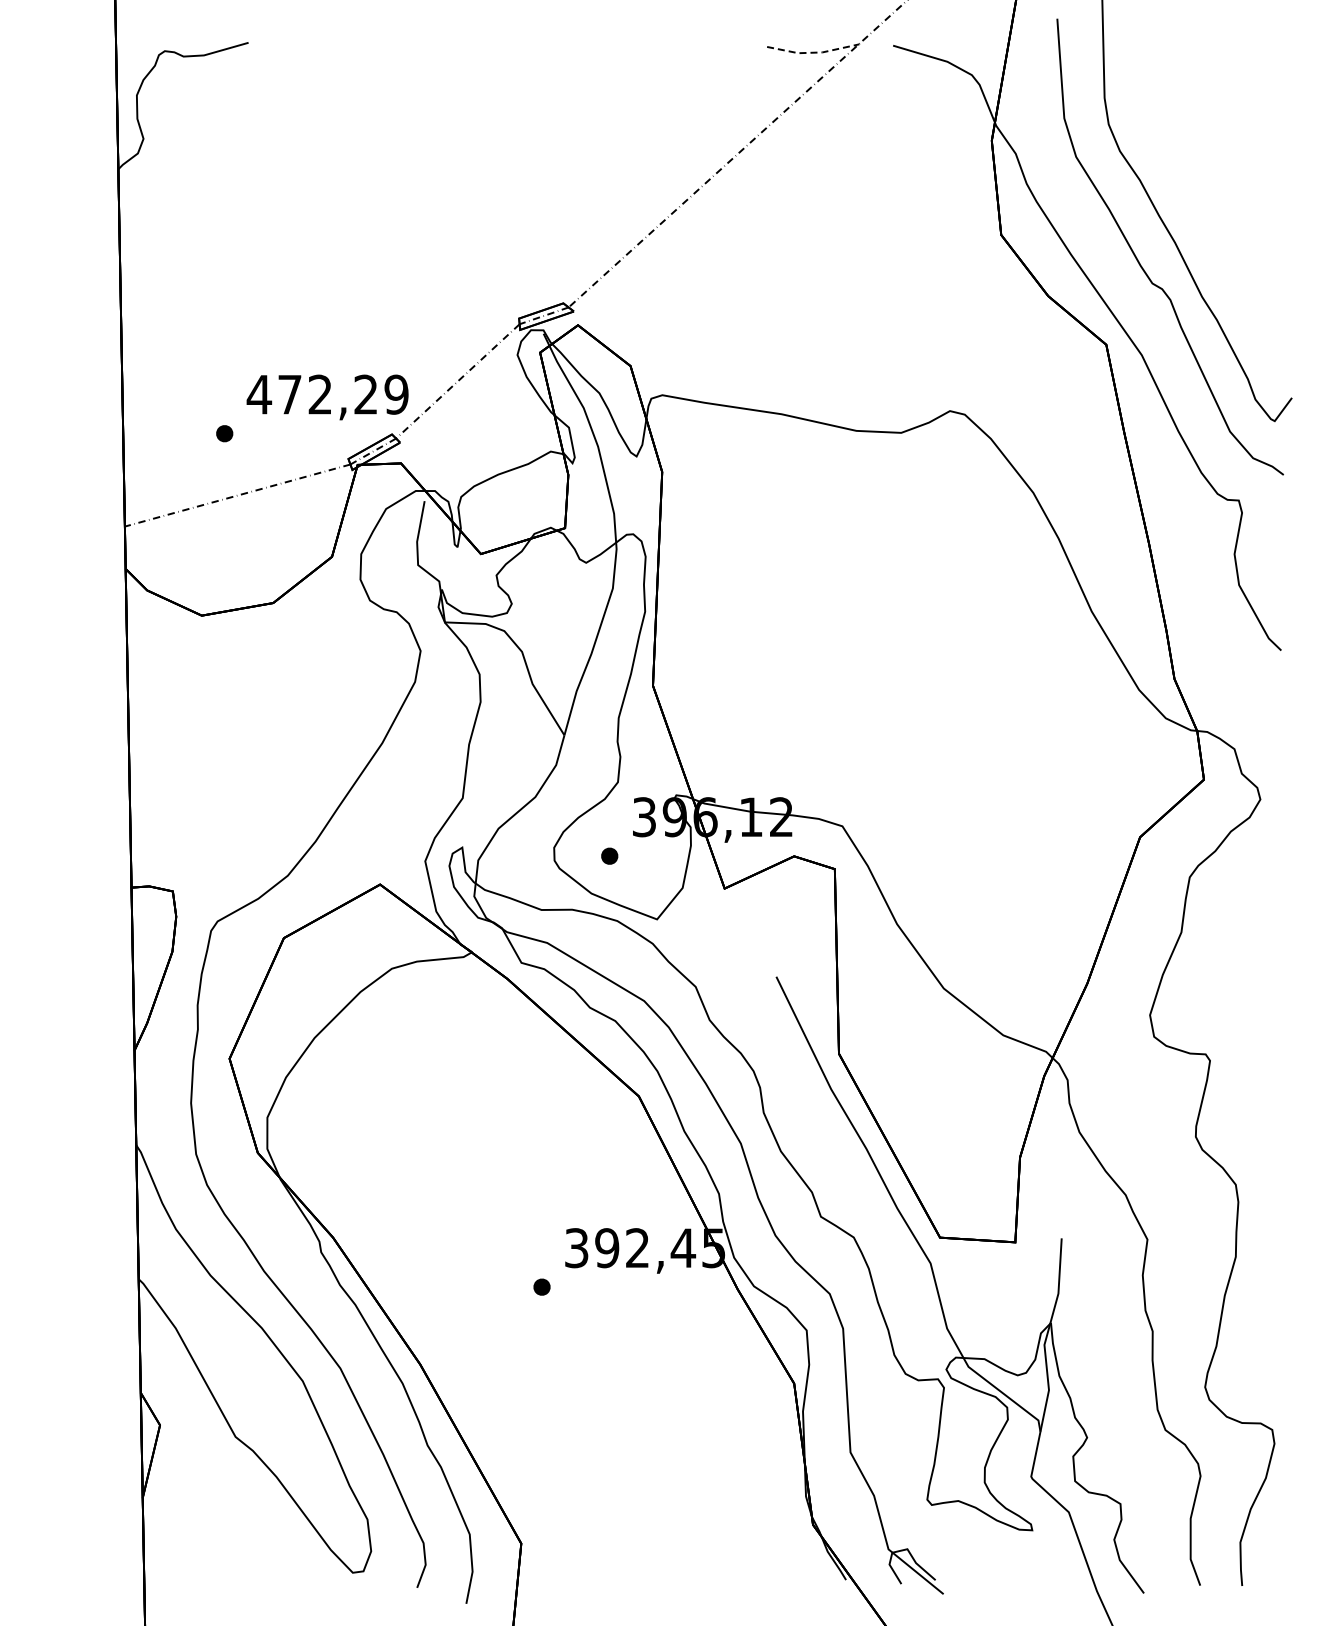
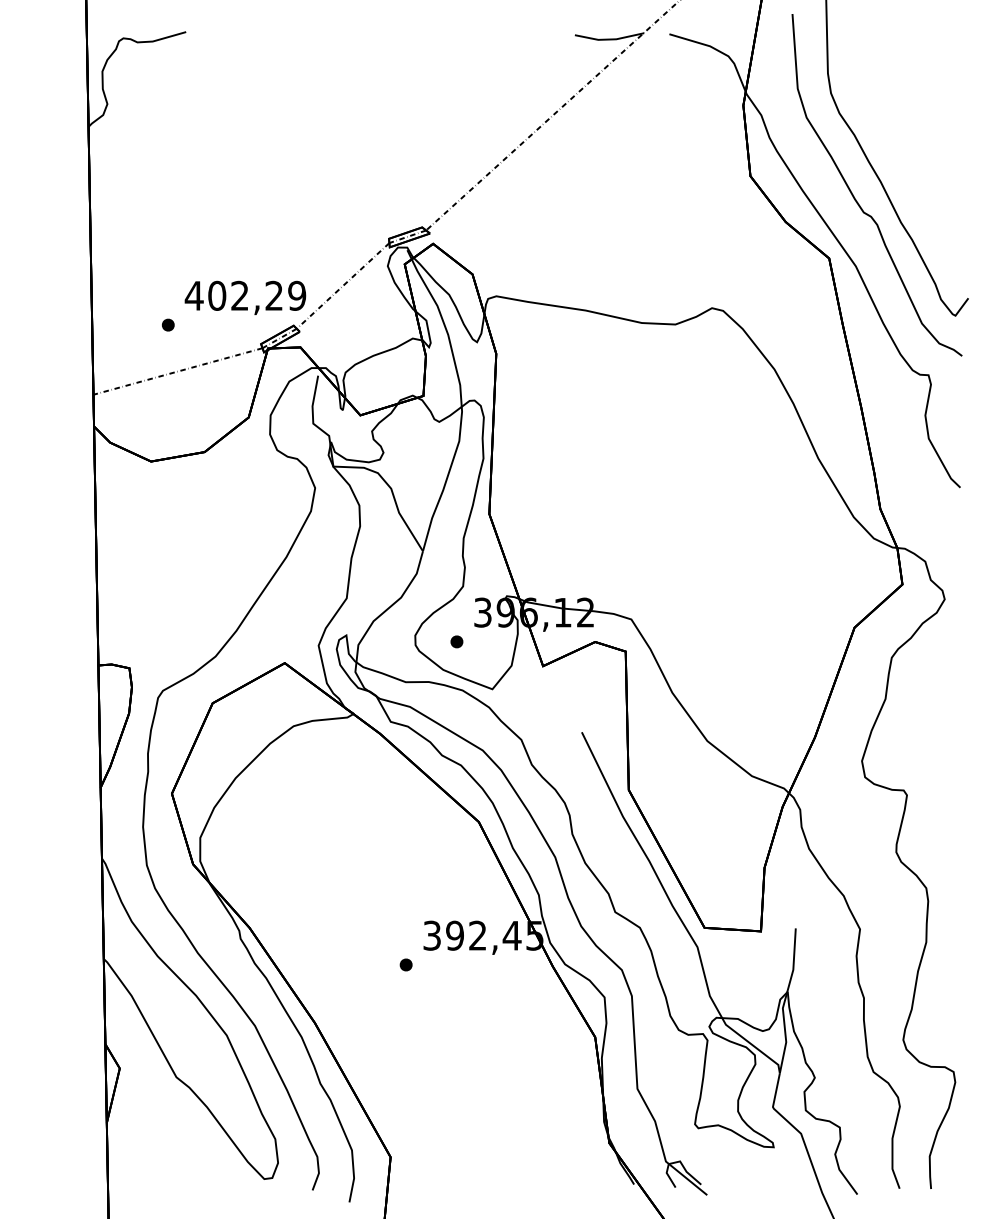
line: (813, 52) -> (609, 39), dashed -> solid
text: (290, 394) -> (217, 295), 472,29 -> 402,29

